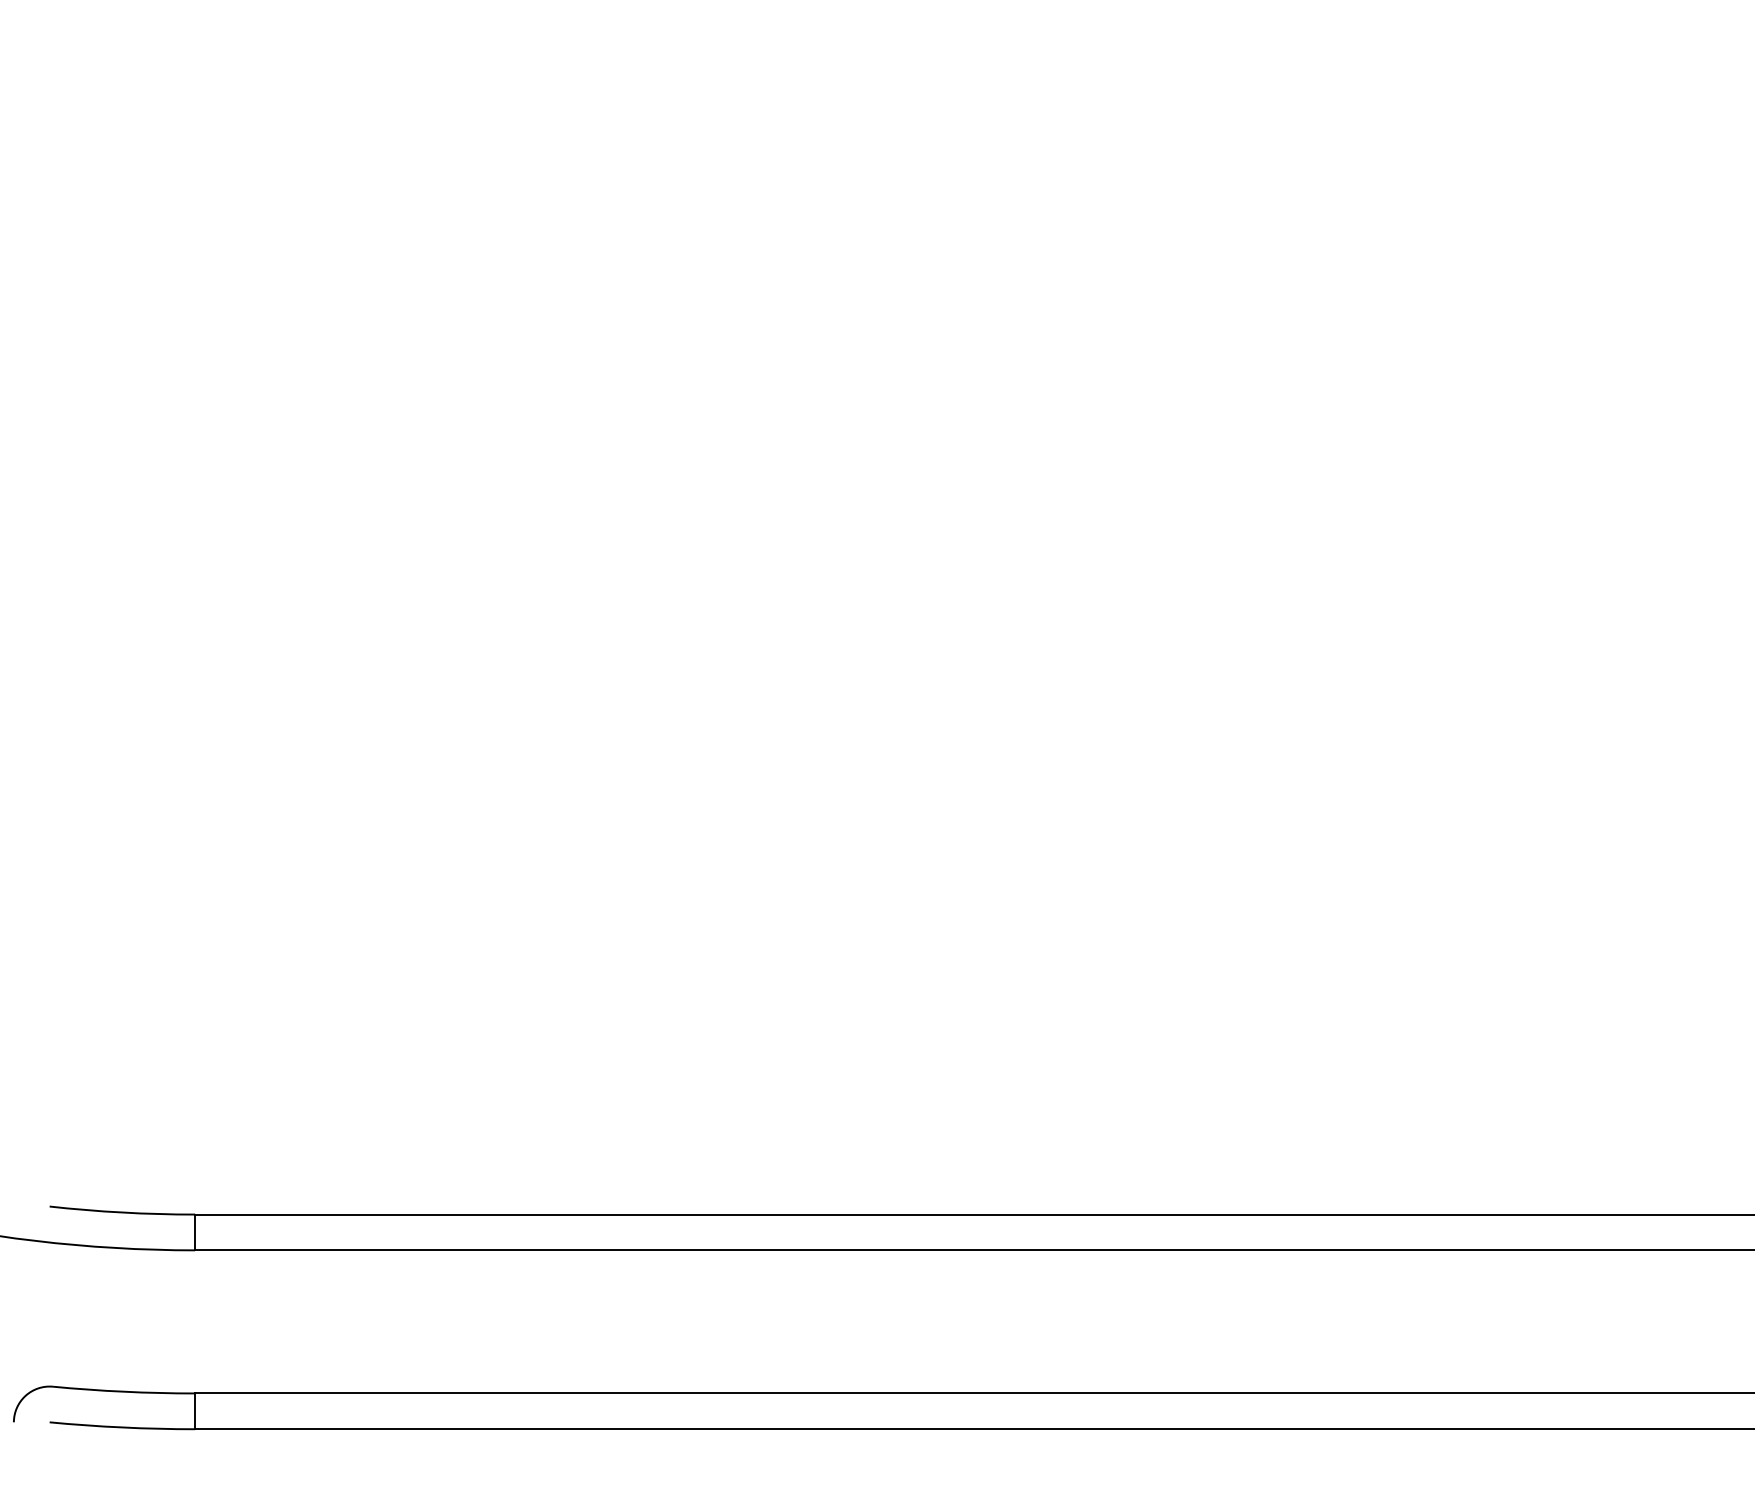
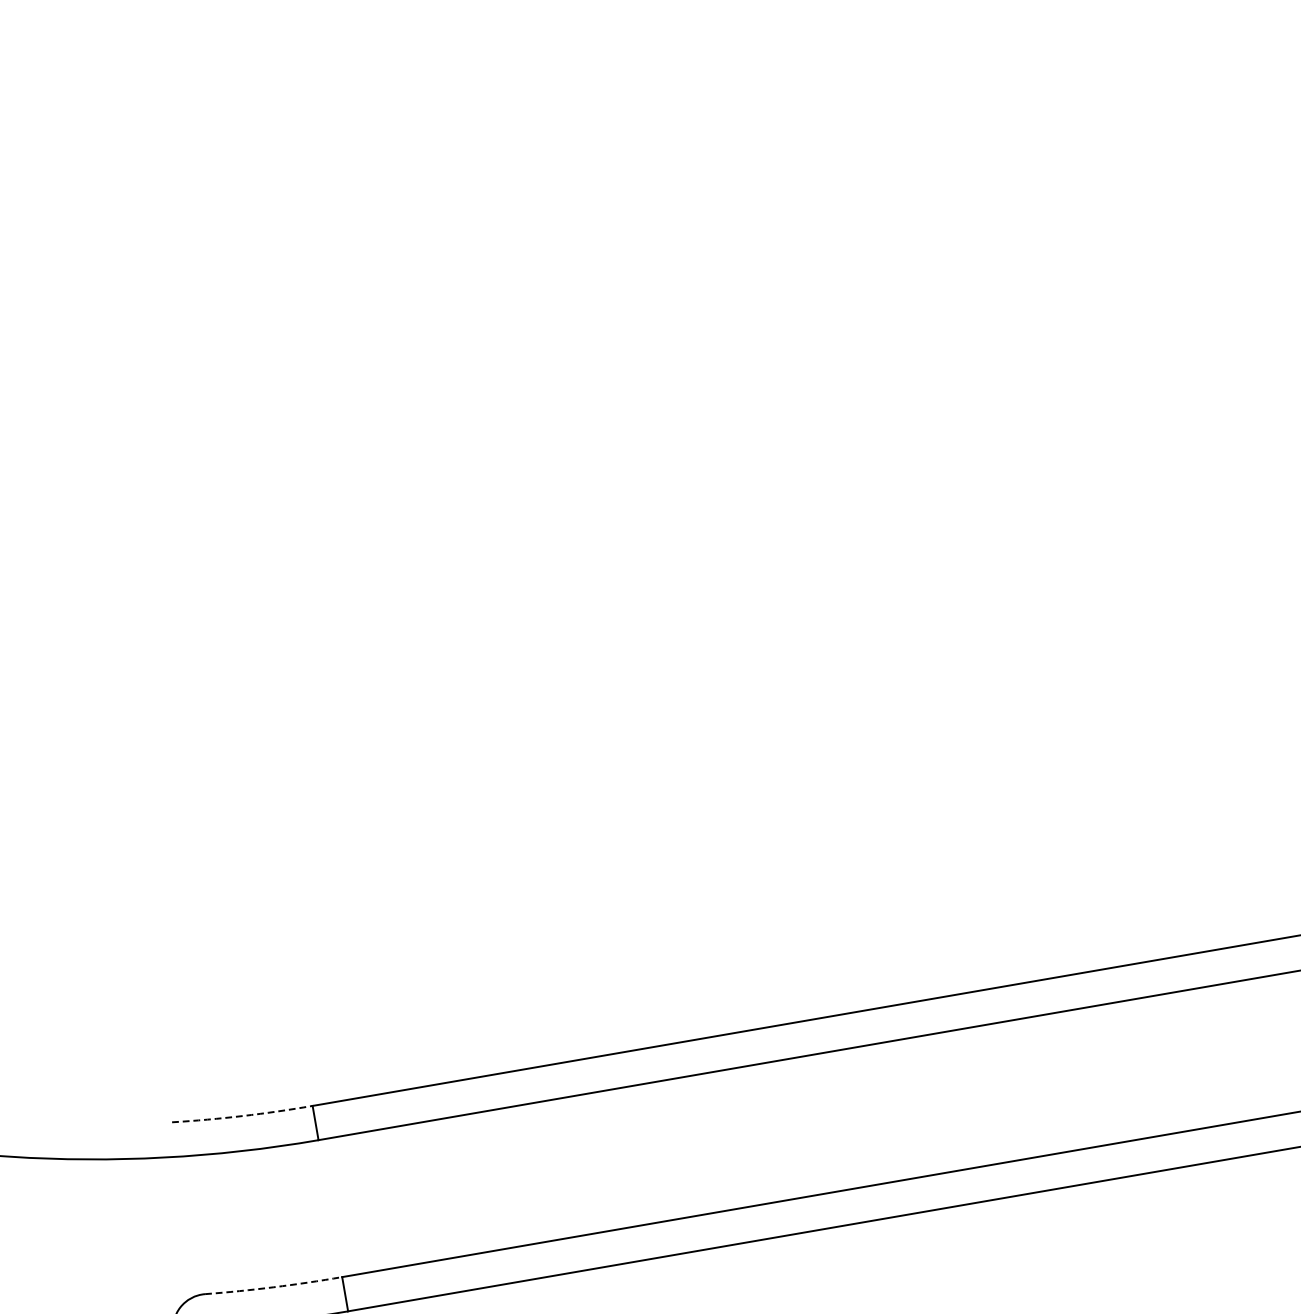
arc: (122, 1212) -> (242, 1115), solid -> dashed
arc: (124, 1391) -> (274, 1286), solid -> dashed

